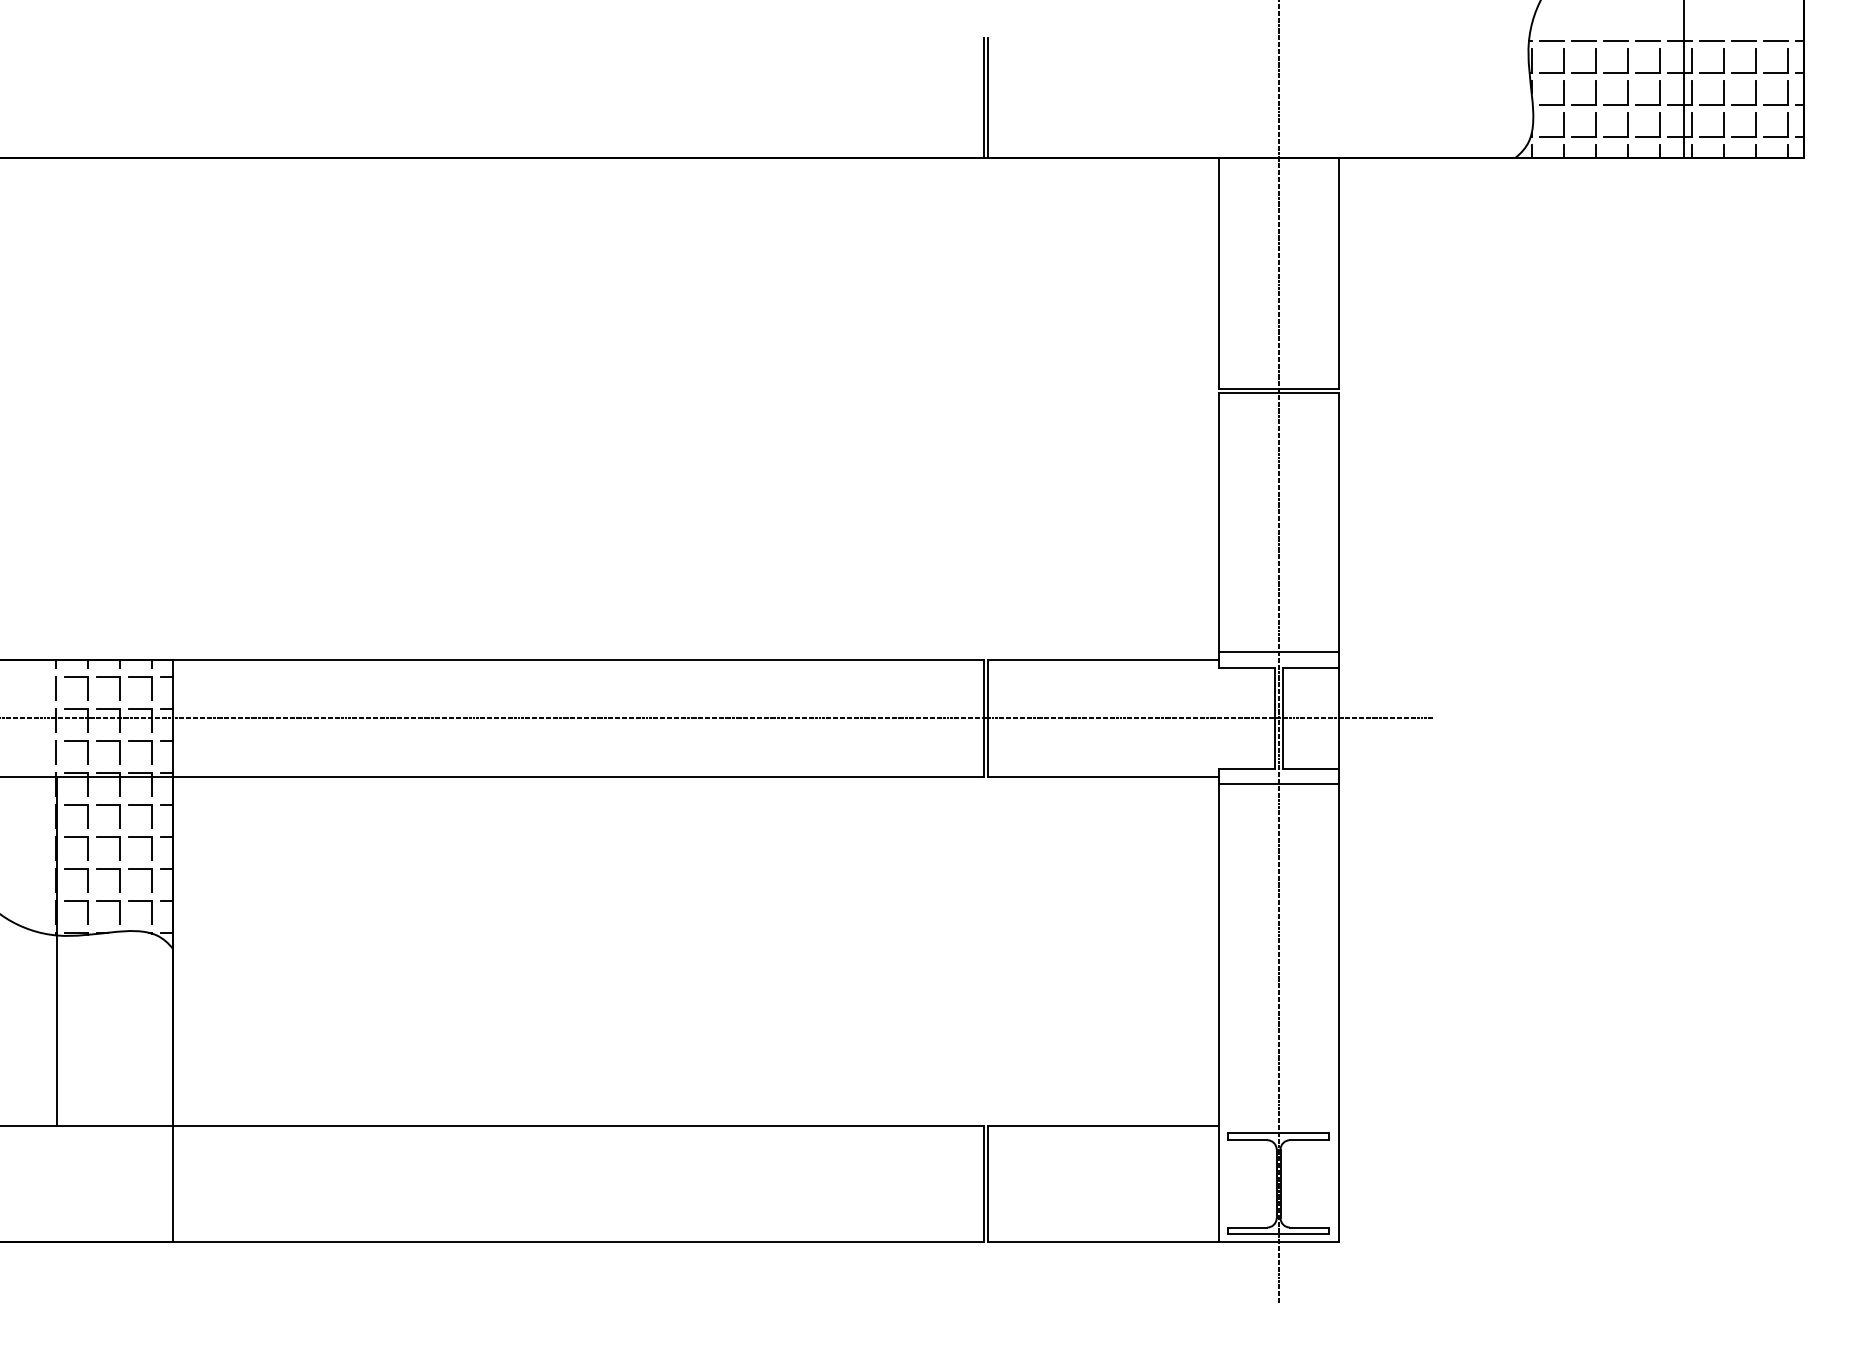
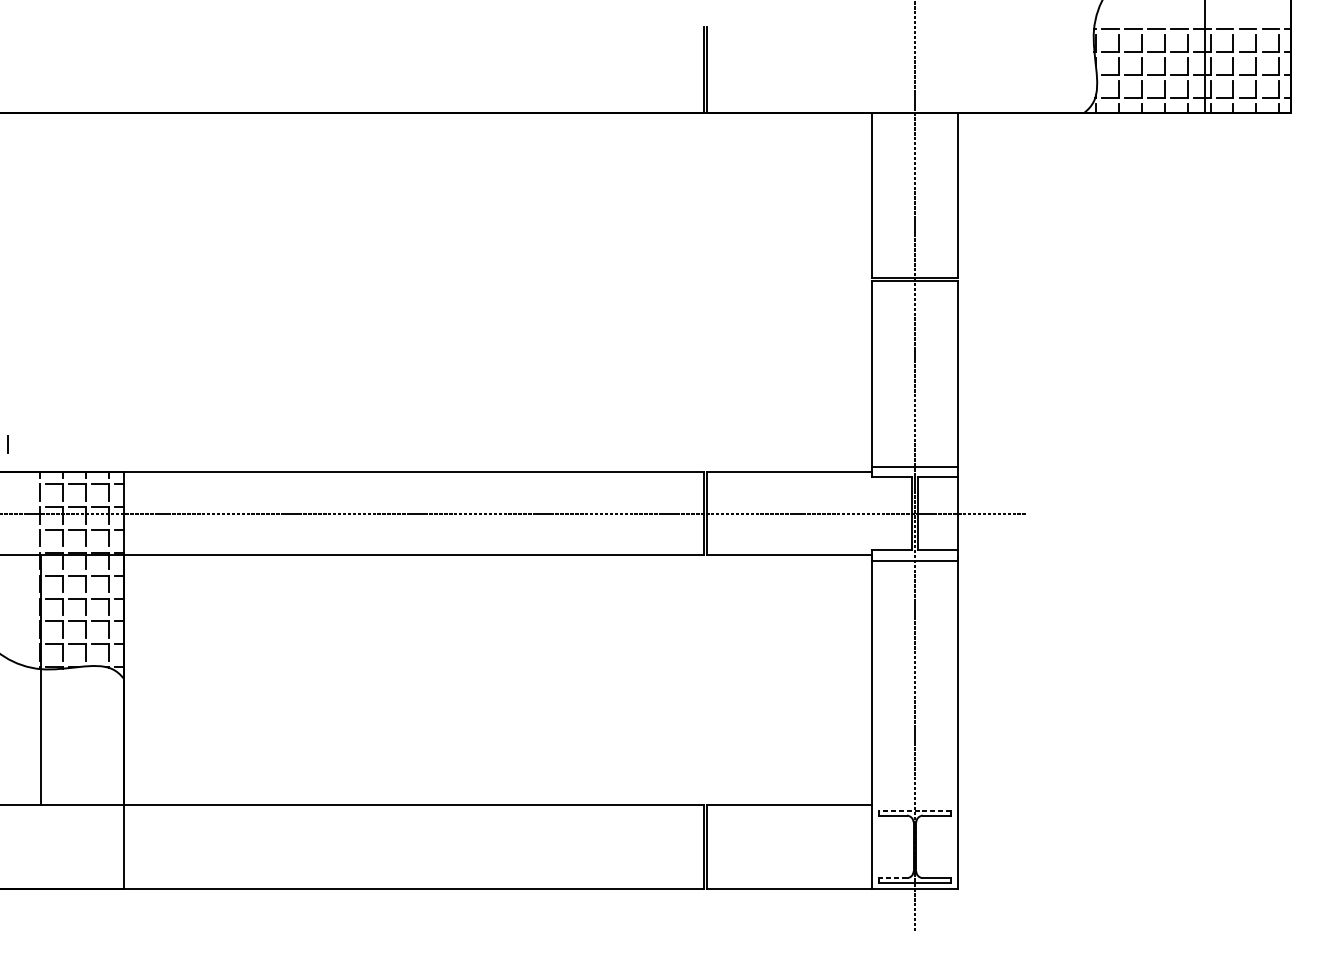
line: (10, 621) -> (7, 444), added
line: (1278, 1133) -> (914, 810), solid -> dashed
line: (1247, 1227) -> (892, 878), solid -> dashed

